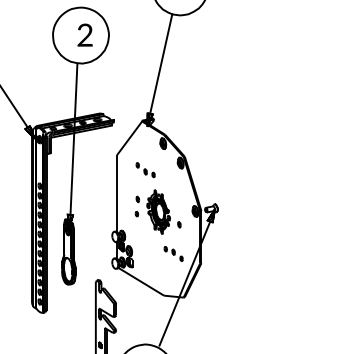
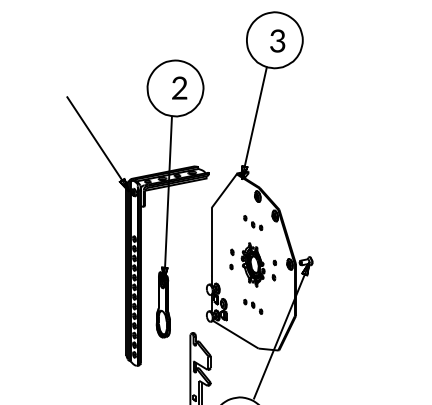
part: (145, 169) -> (253, 222), moved
part: (179, 209) -> (274, 262), added
part: (173, 253) -> (253, 306), moved

